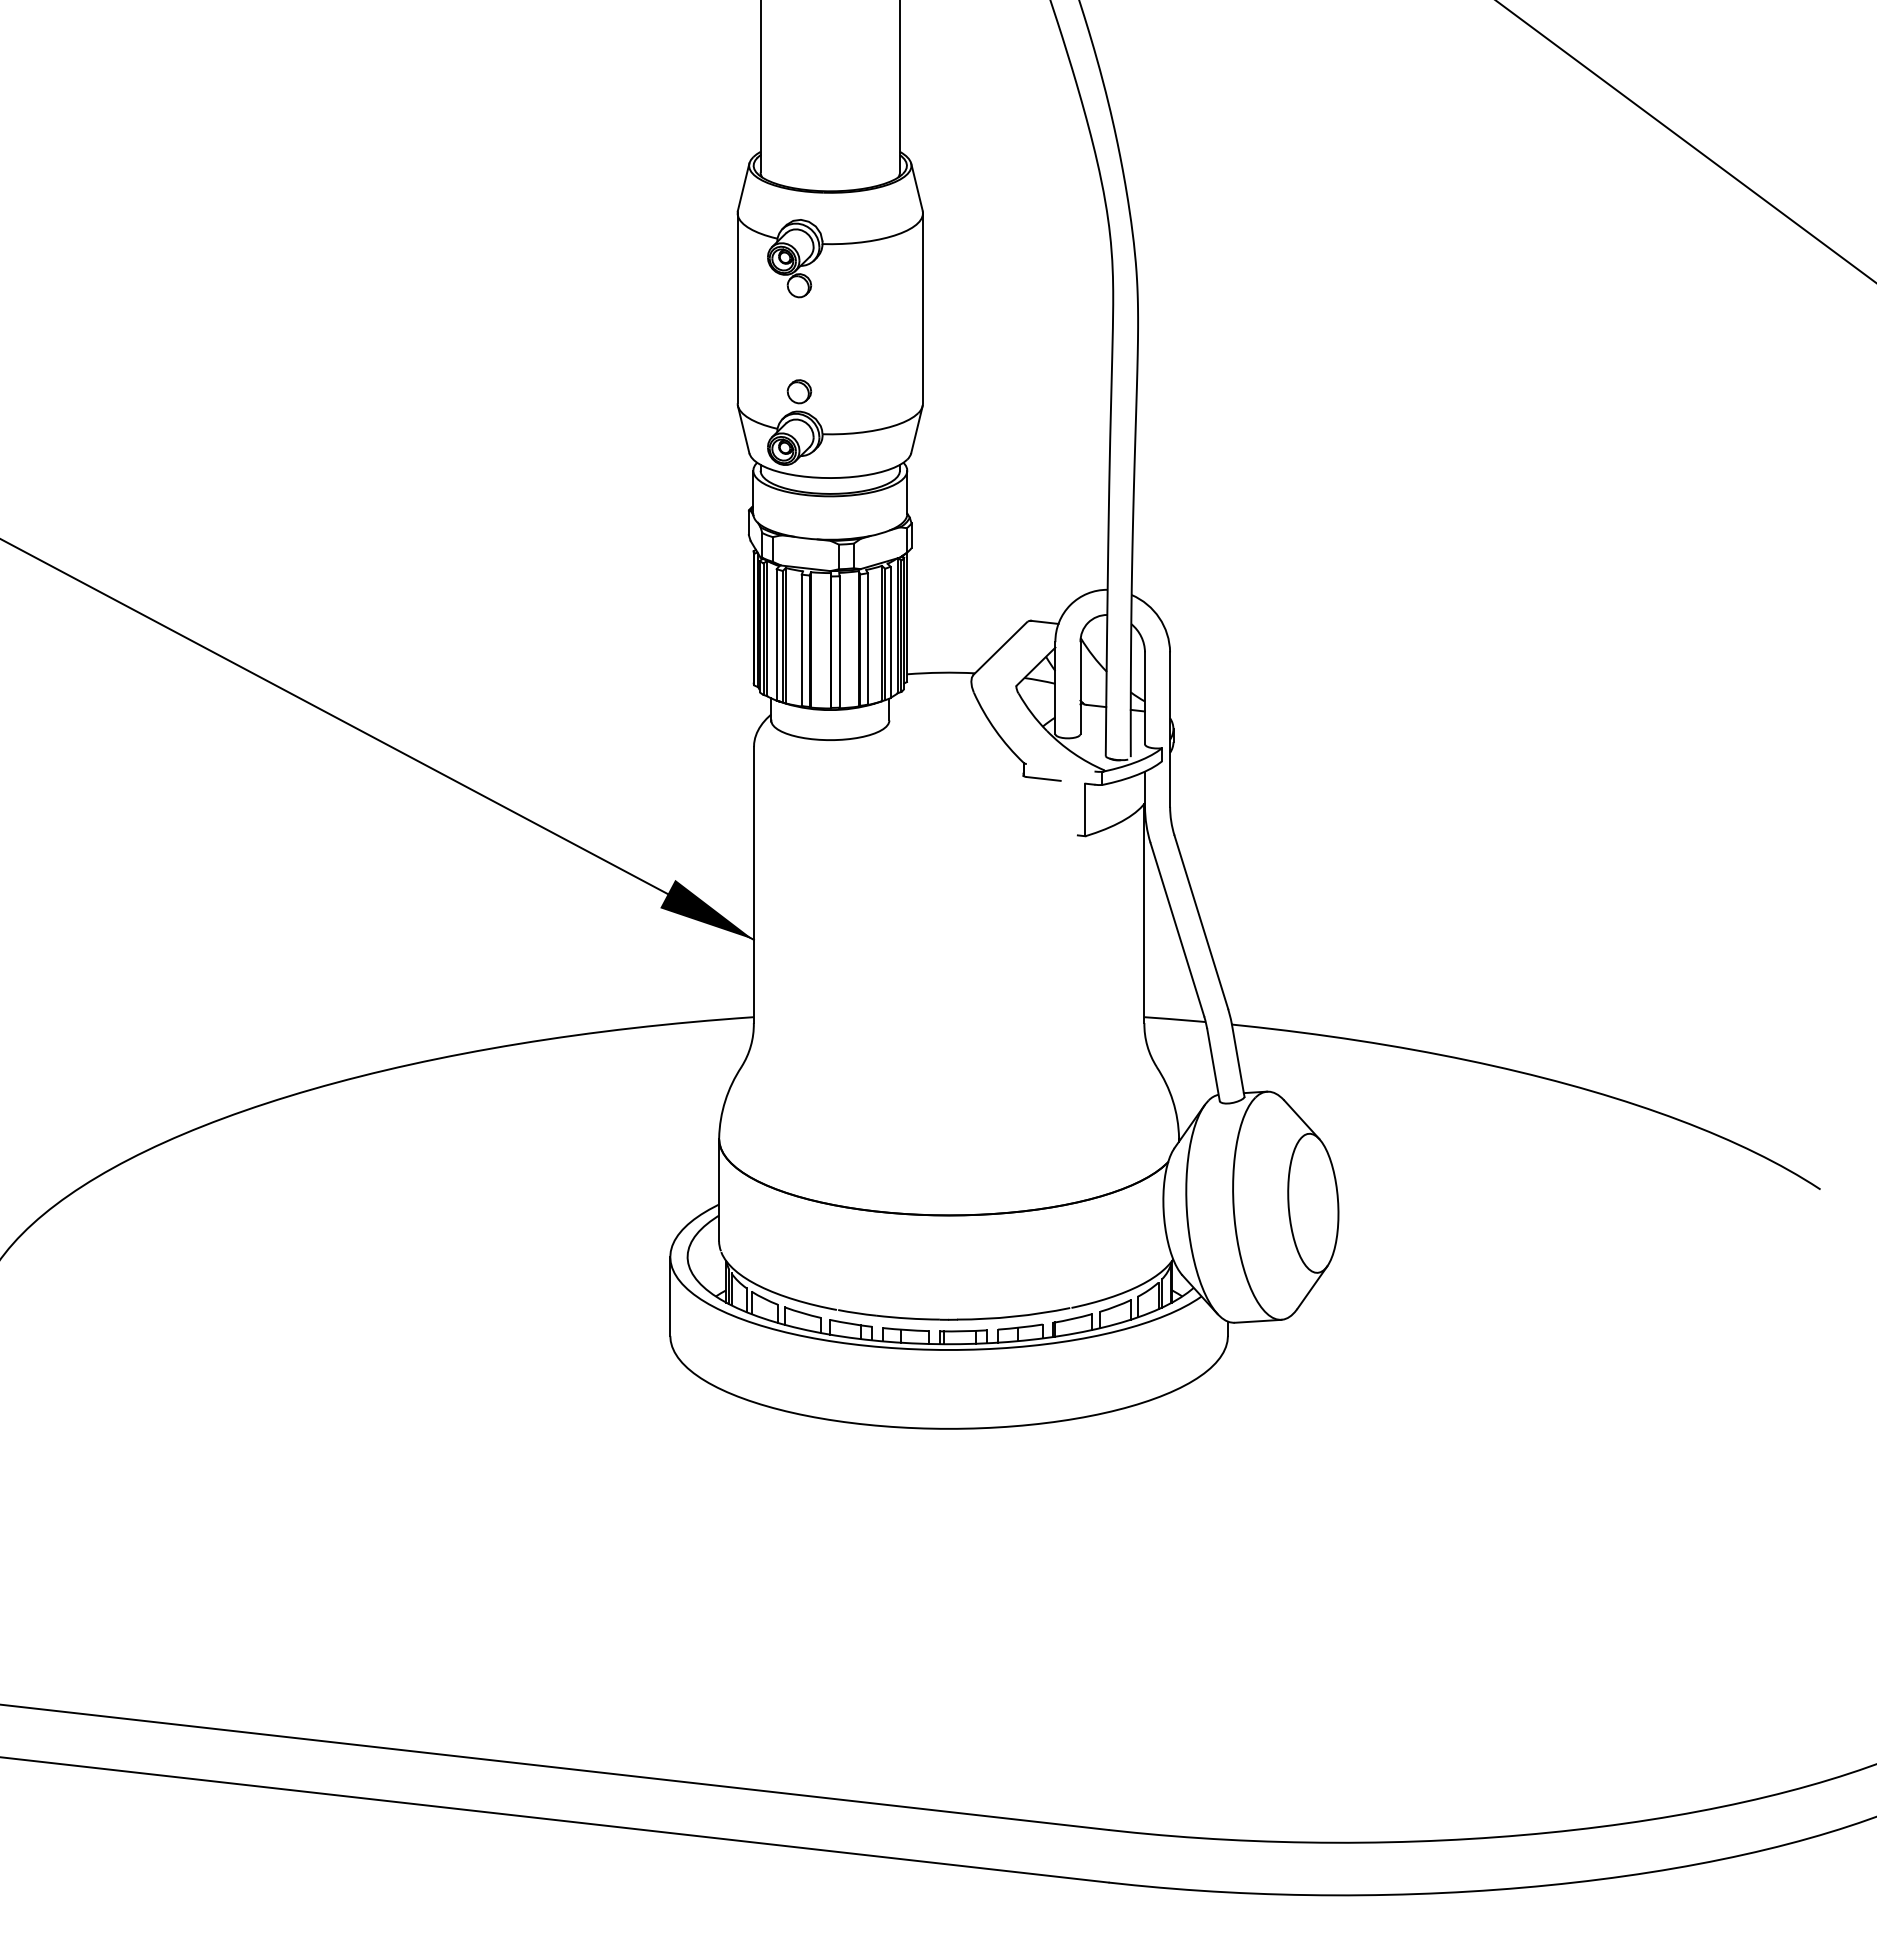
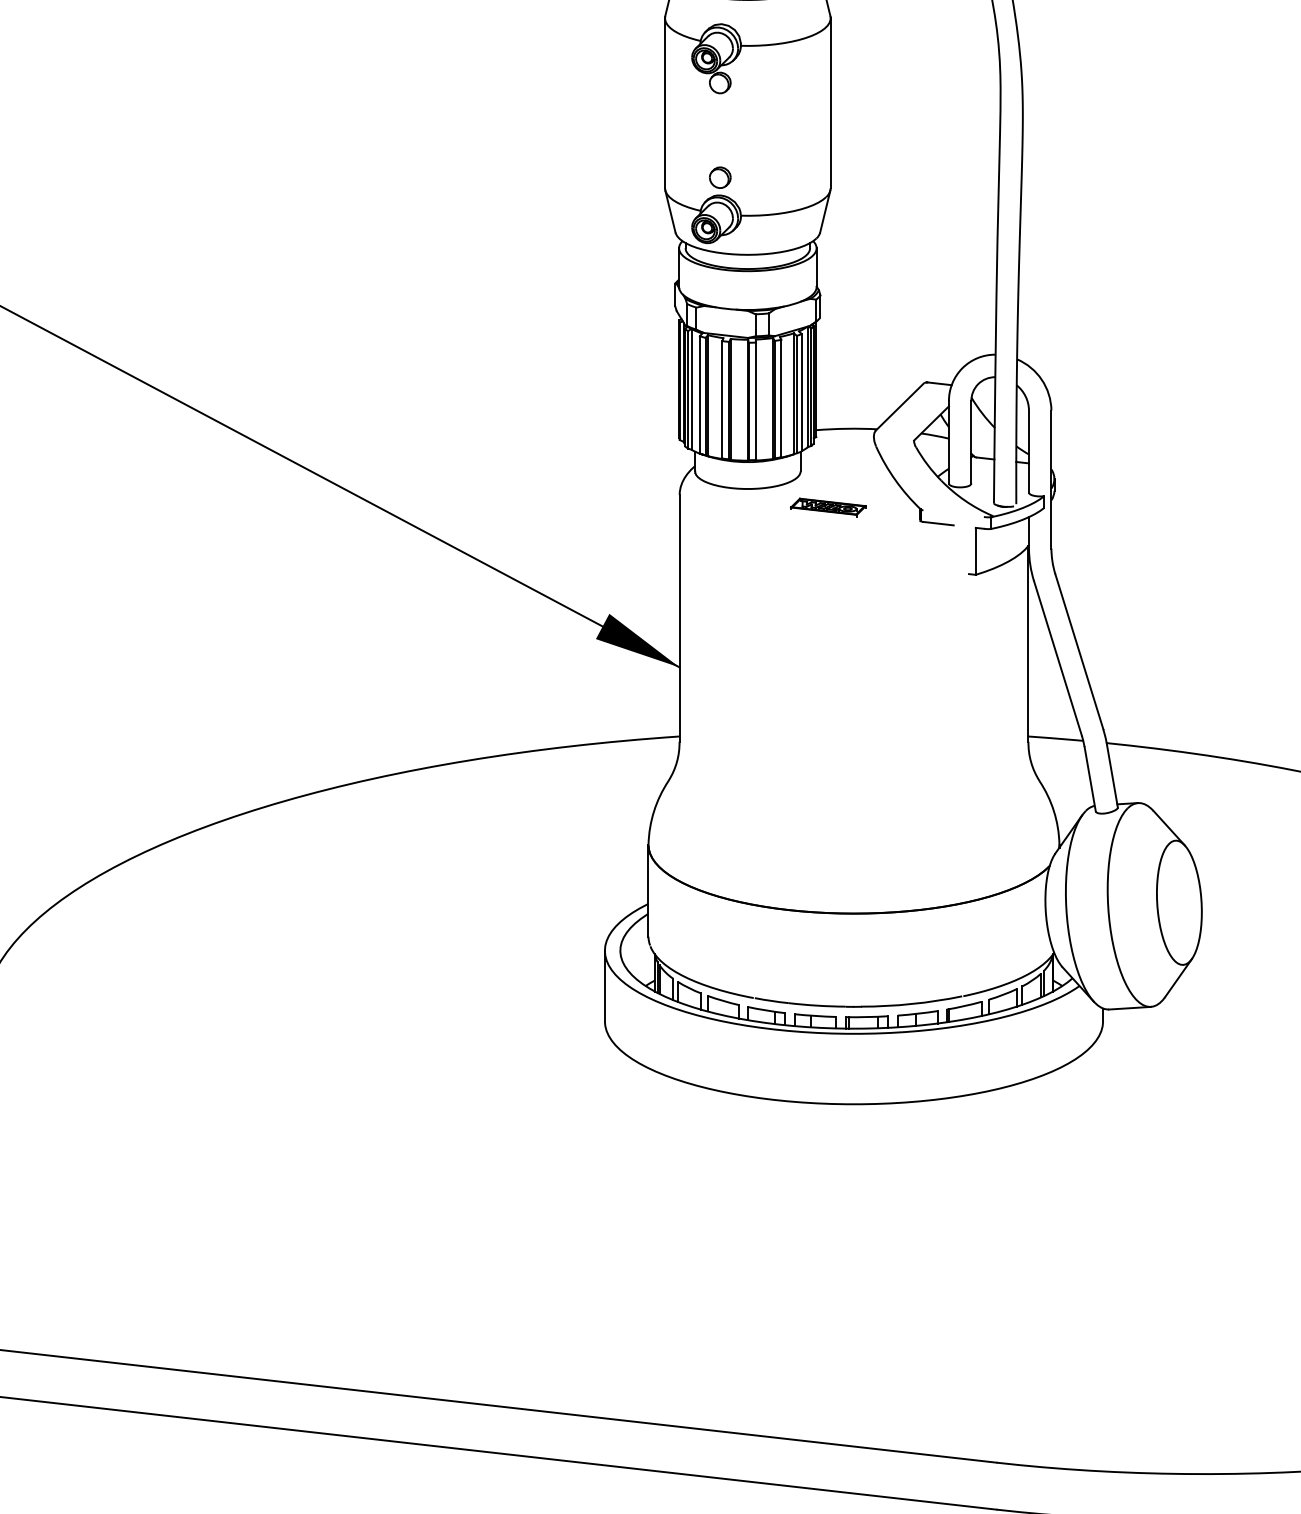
part: (920, 760) -> (828, 507), added

